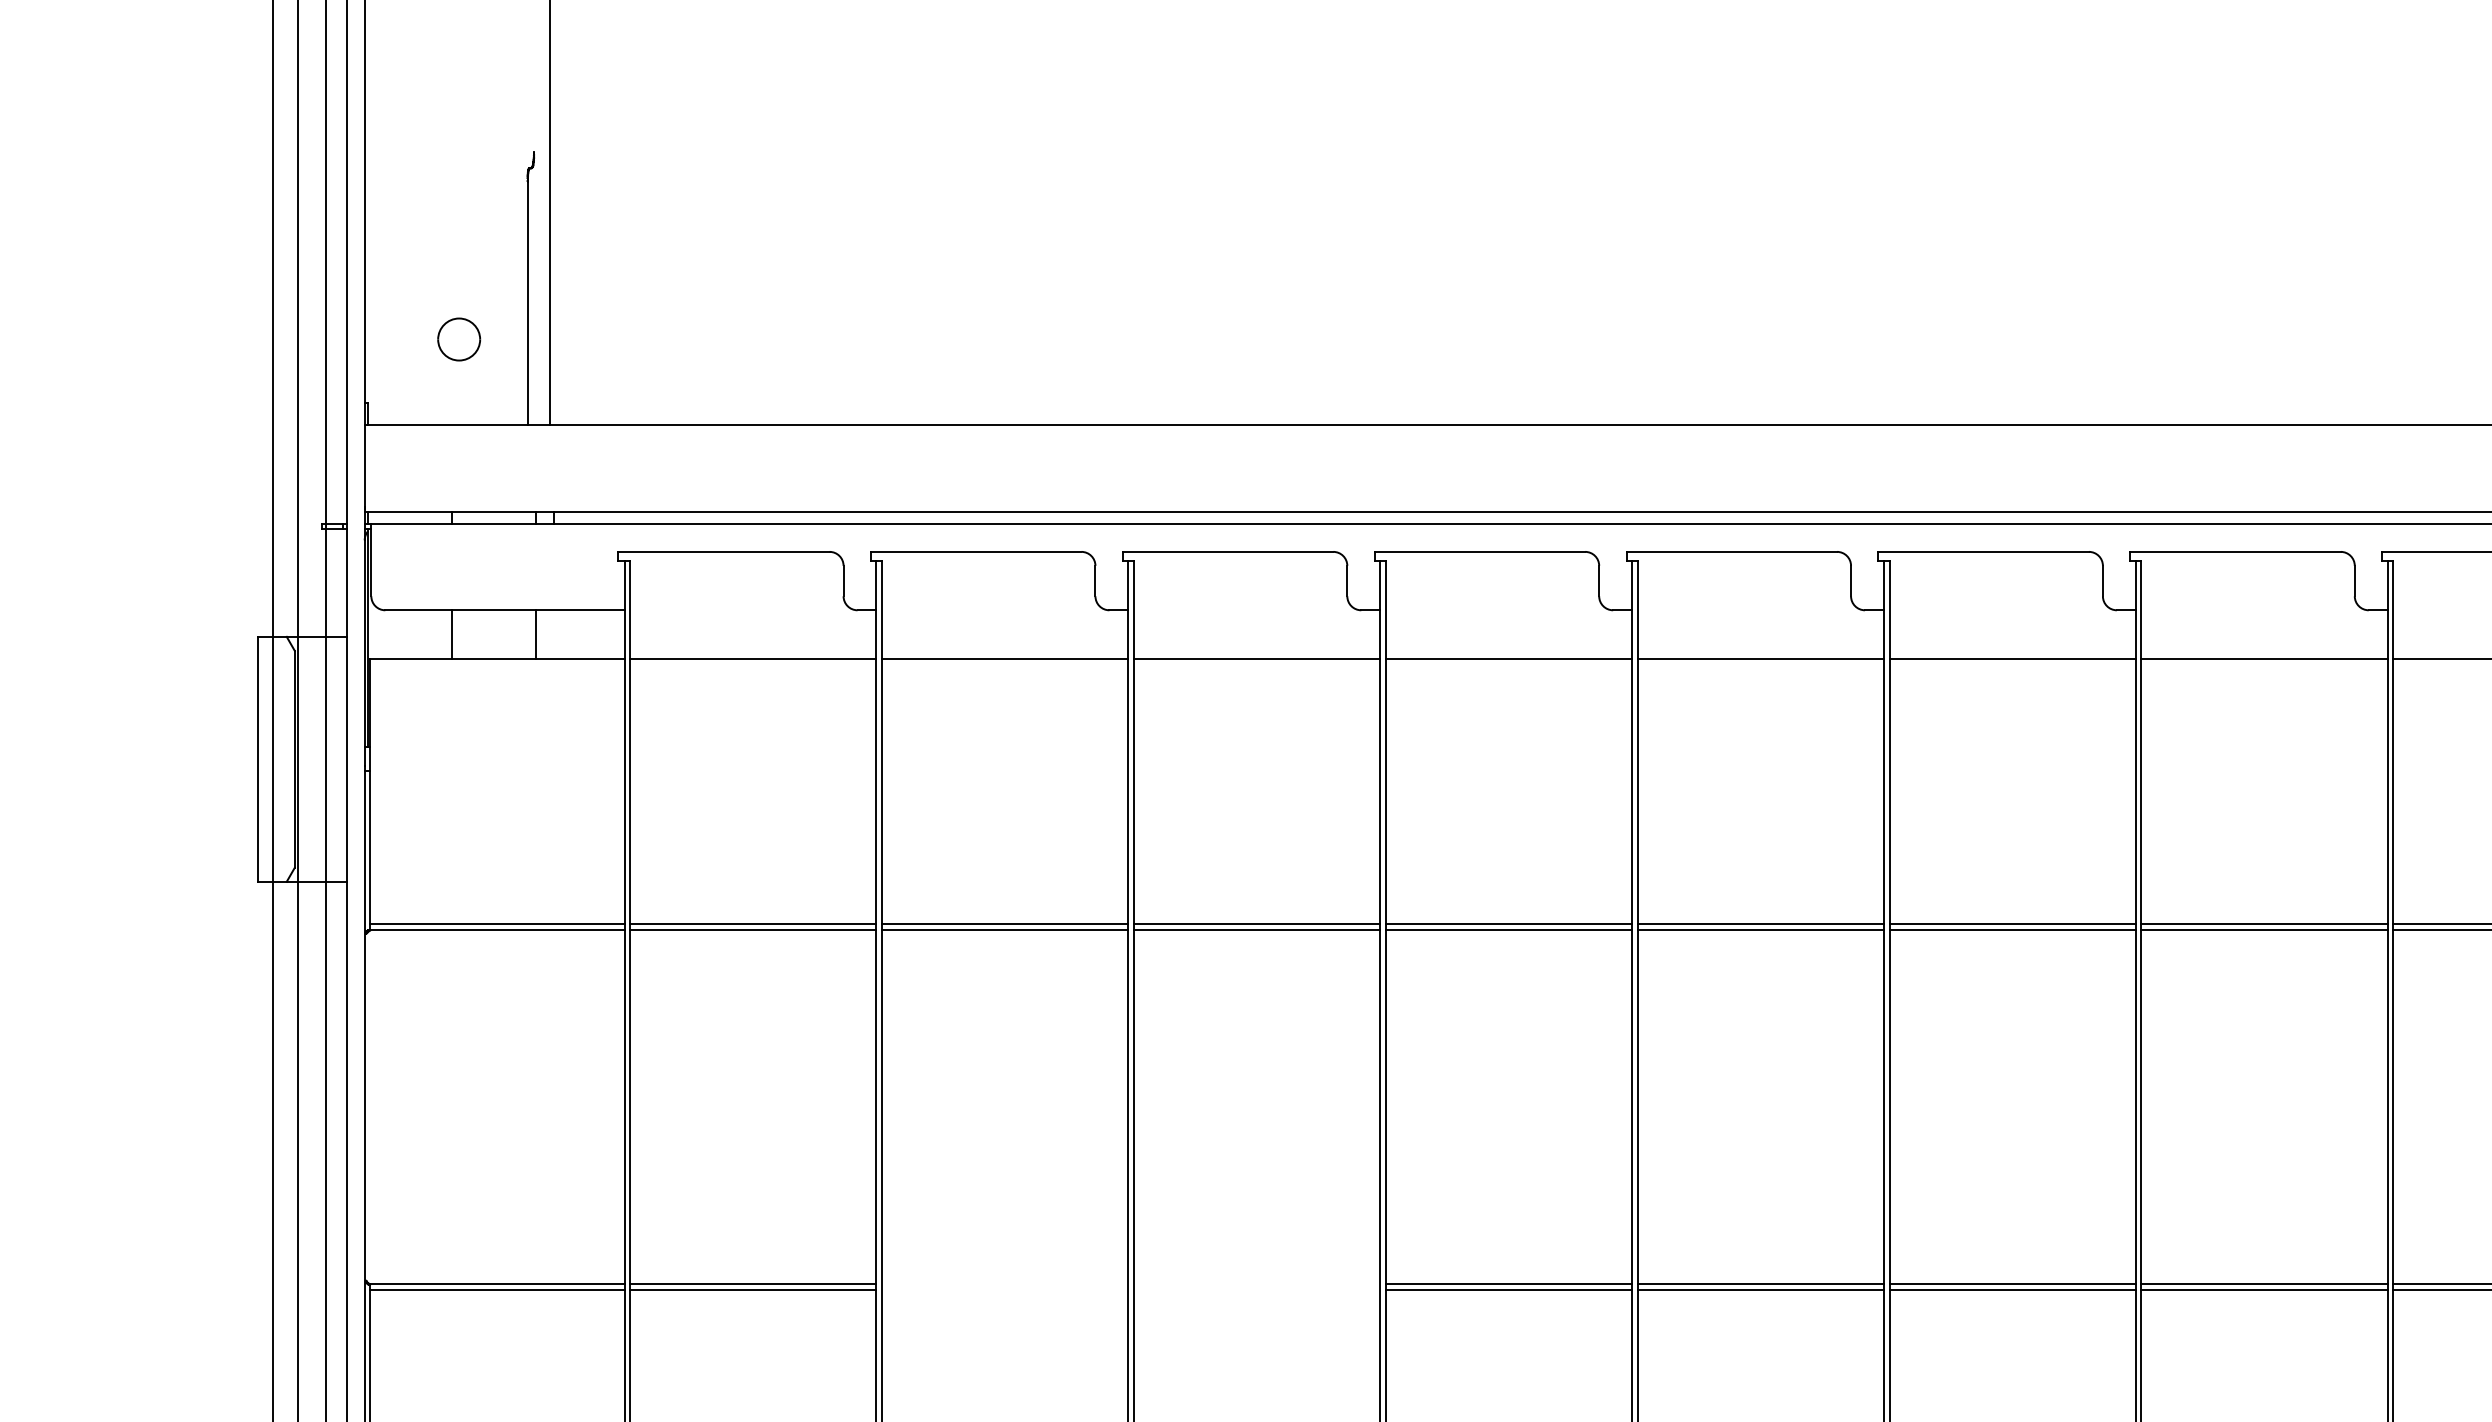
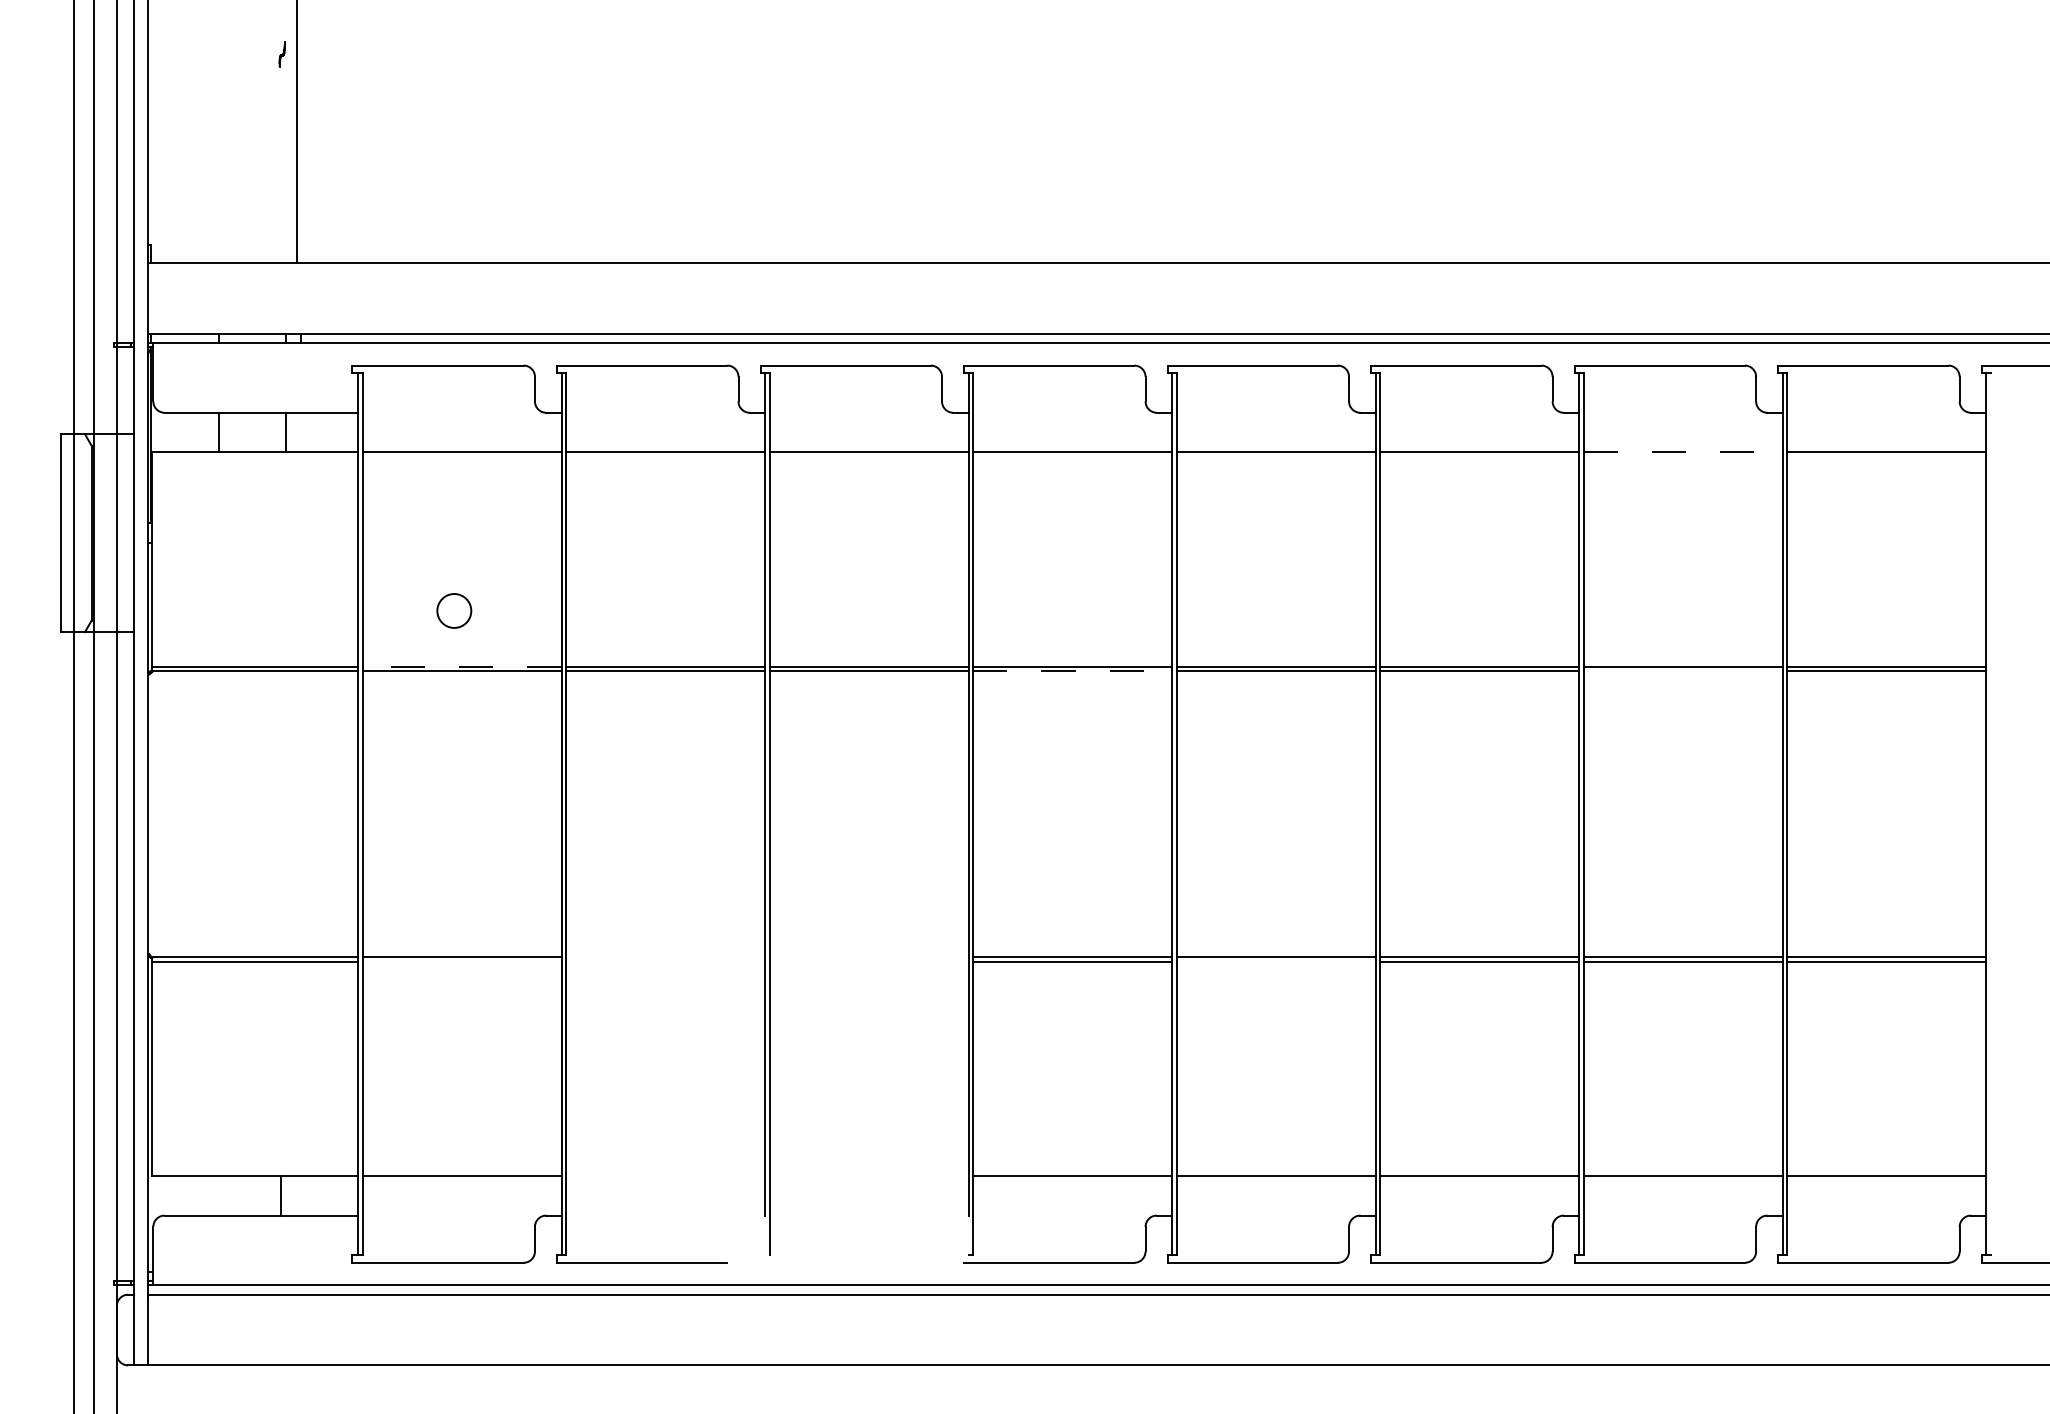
line: (527, 303) -> (279, 164), removed
part: (459, 338) -> (454, 610), moved
line: (2264, 659) -> (1683, 452), solid -> dashed
line: (752, 924) -> (461, 666), solid -> dashed
line: (1508, 930) -> (1072, 671), solid -> dashed
line: (2263, 930) -> (1682, 671), removed
line: (752, 1289) -> (461, 961), removed
line: (1759, 1289) -> (1275, 961), removed

